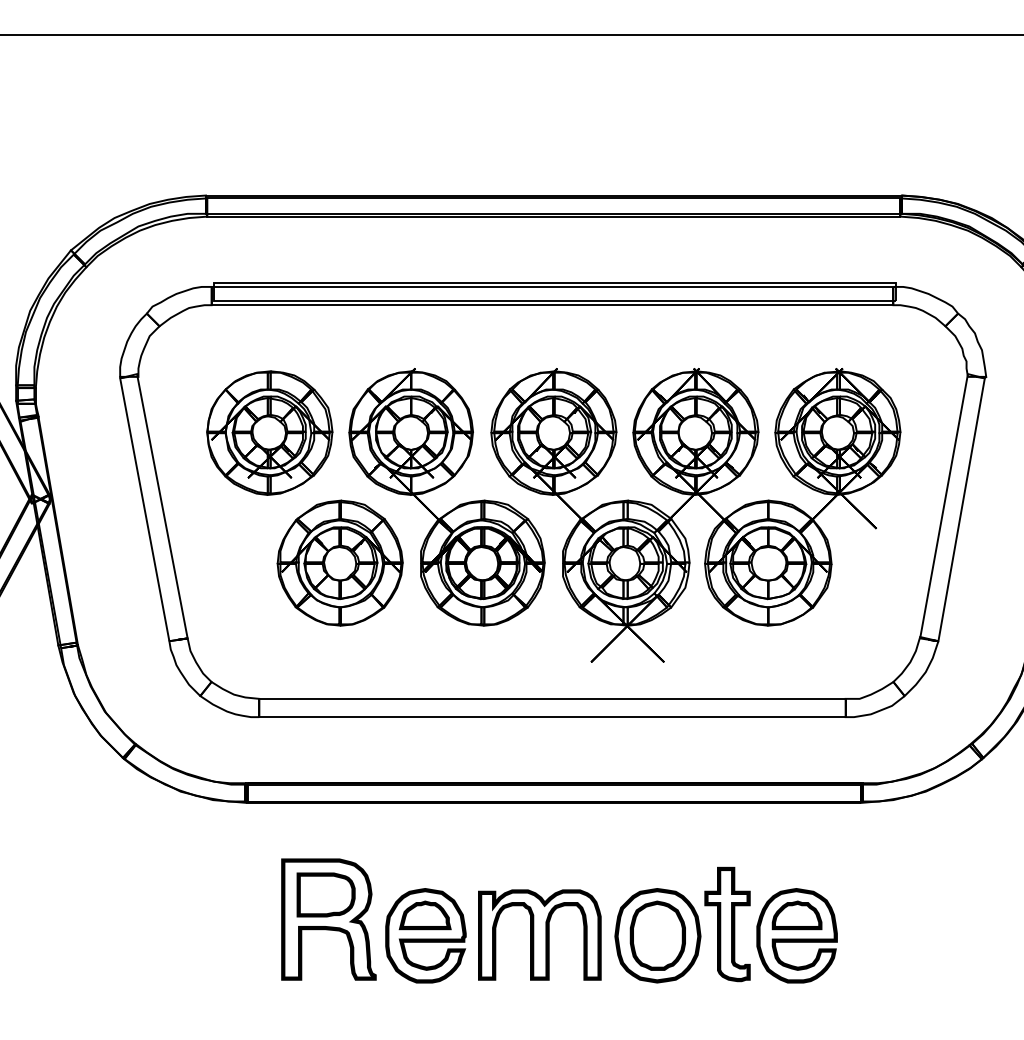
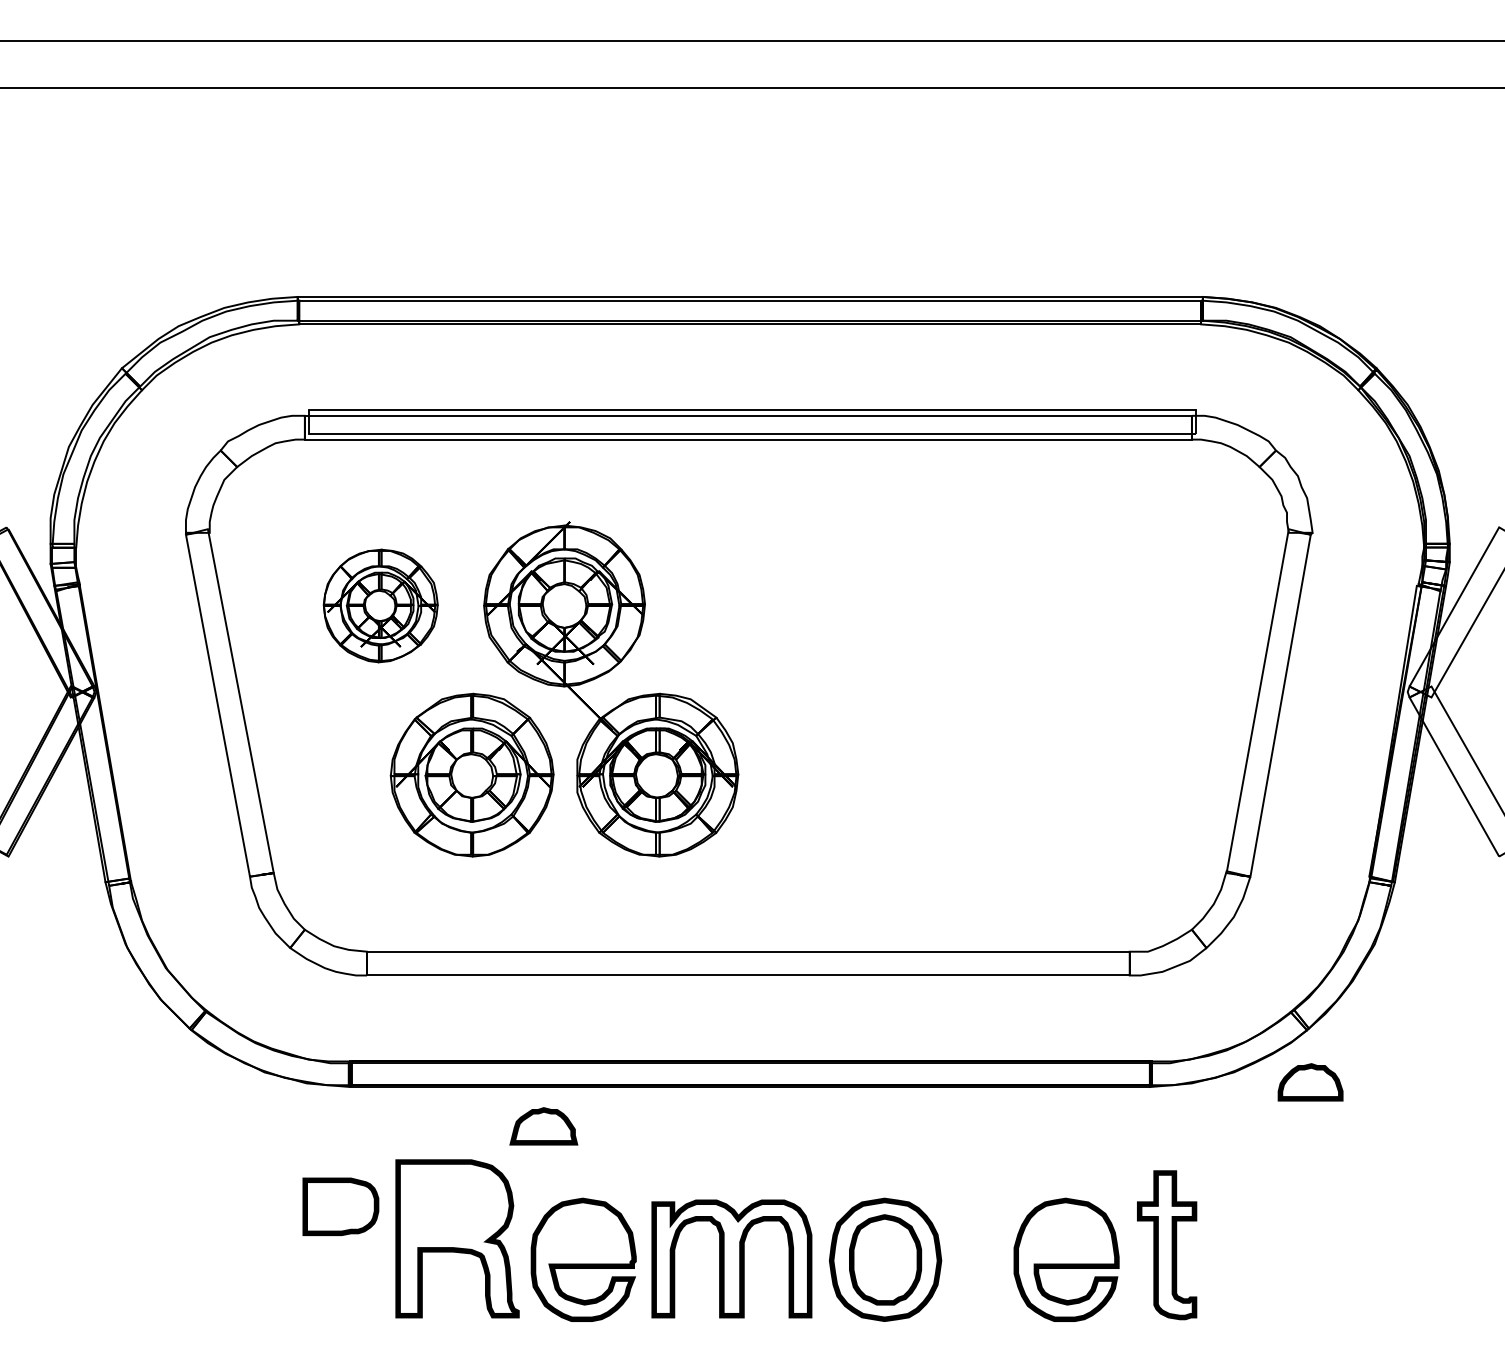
part: (269, 432) -> (380, 605), size x0.7
part: (685, 504) -> (921, 698), removed
part: (325, 894) -> (340, 1206), moved
part: (424, 915) -> (543, 1126), moved
part: (797, 915) -> (1310, 1082), moved
part: (727, 924) -> (1167, 1245), moved

